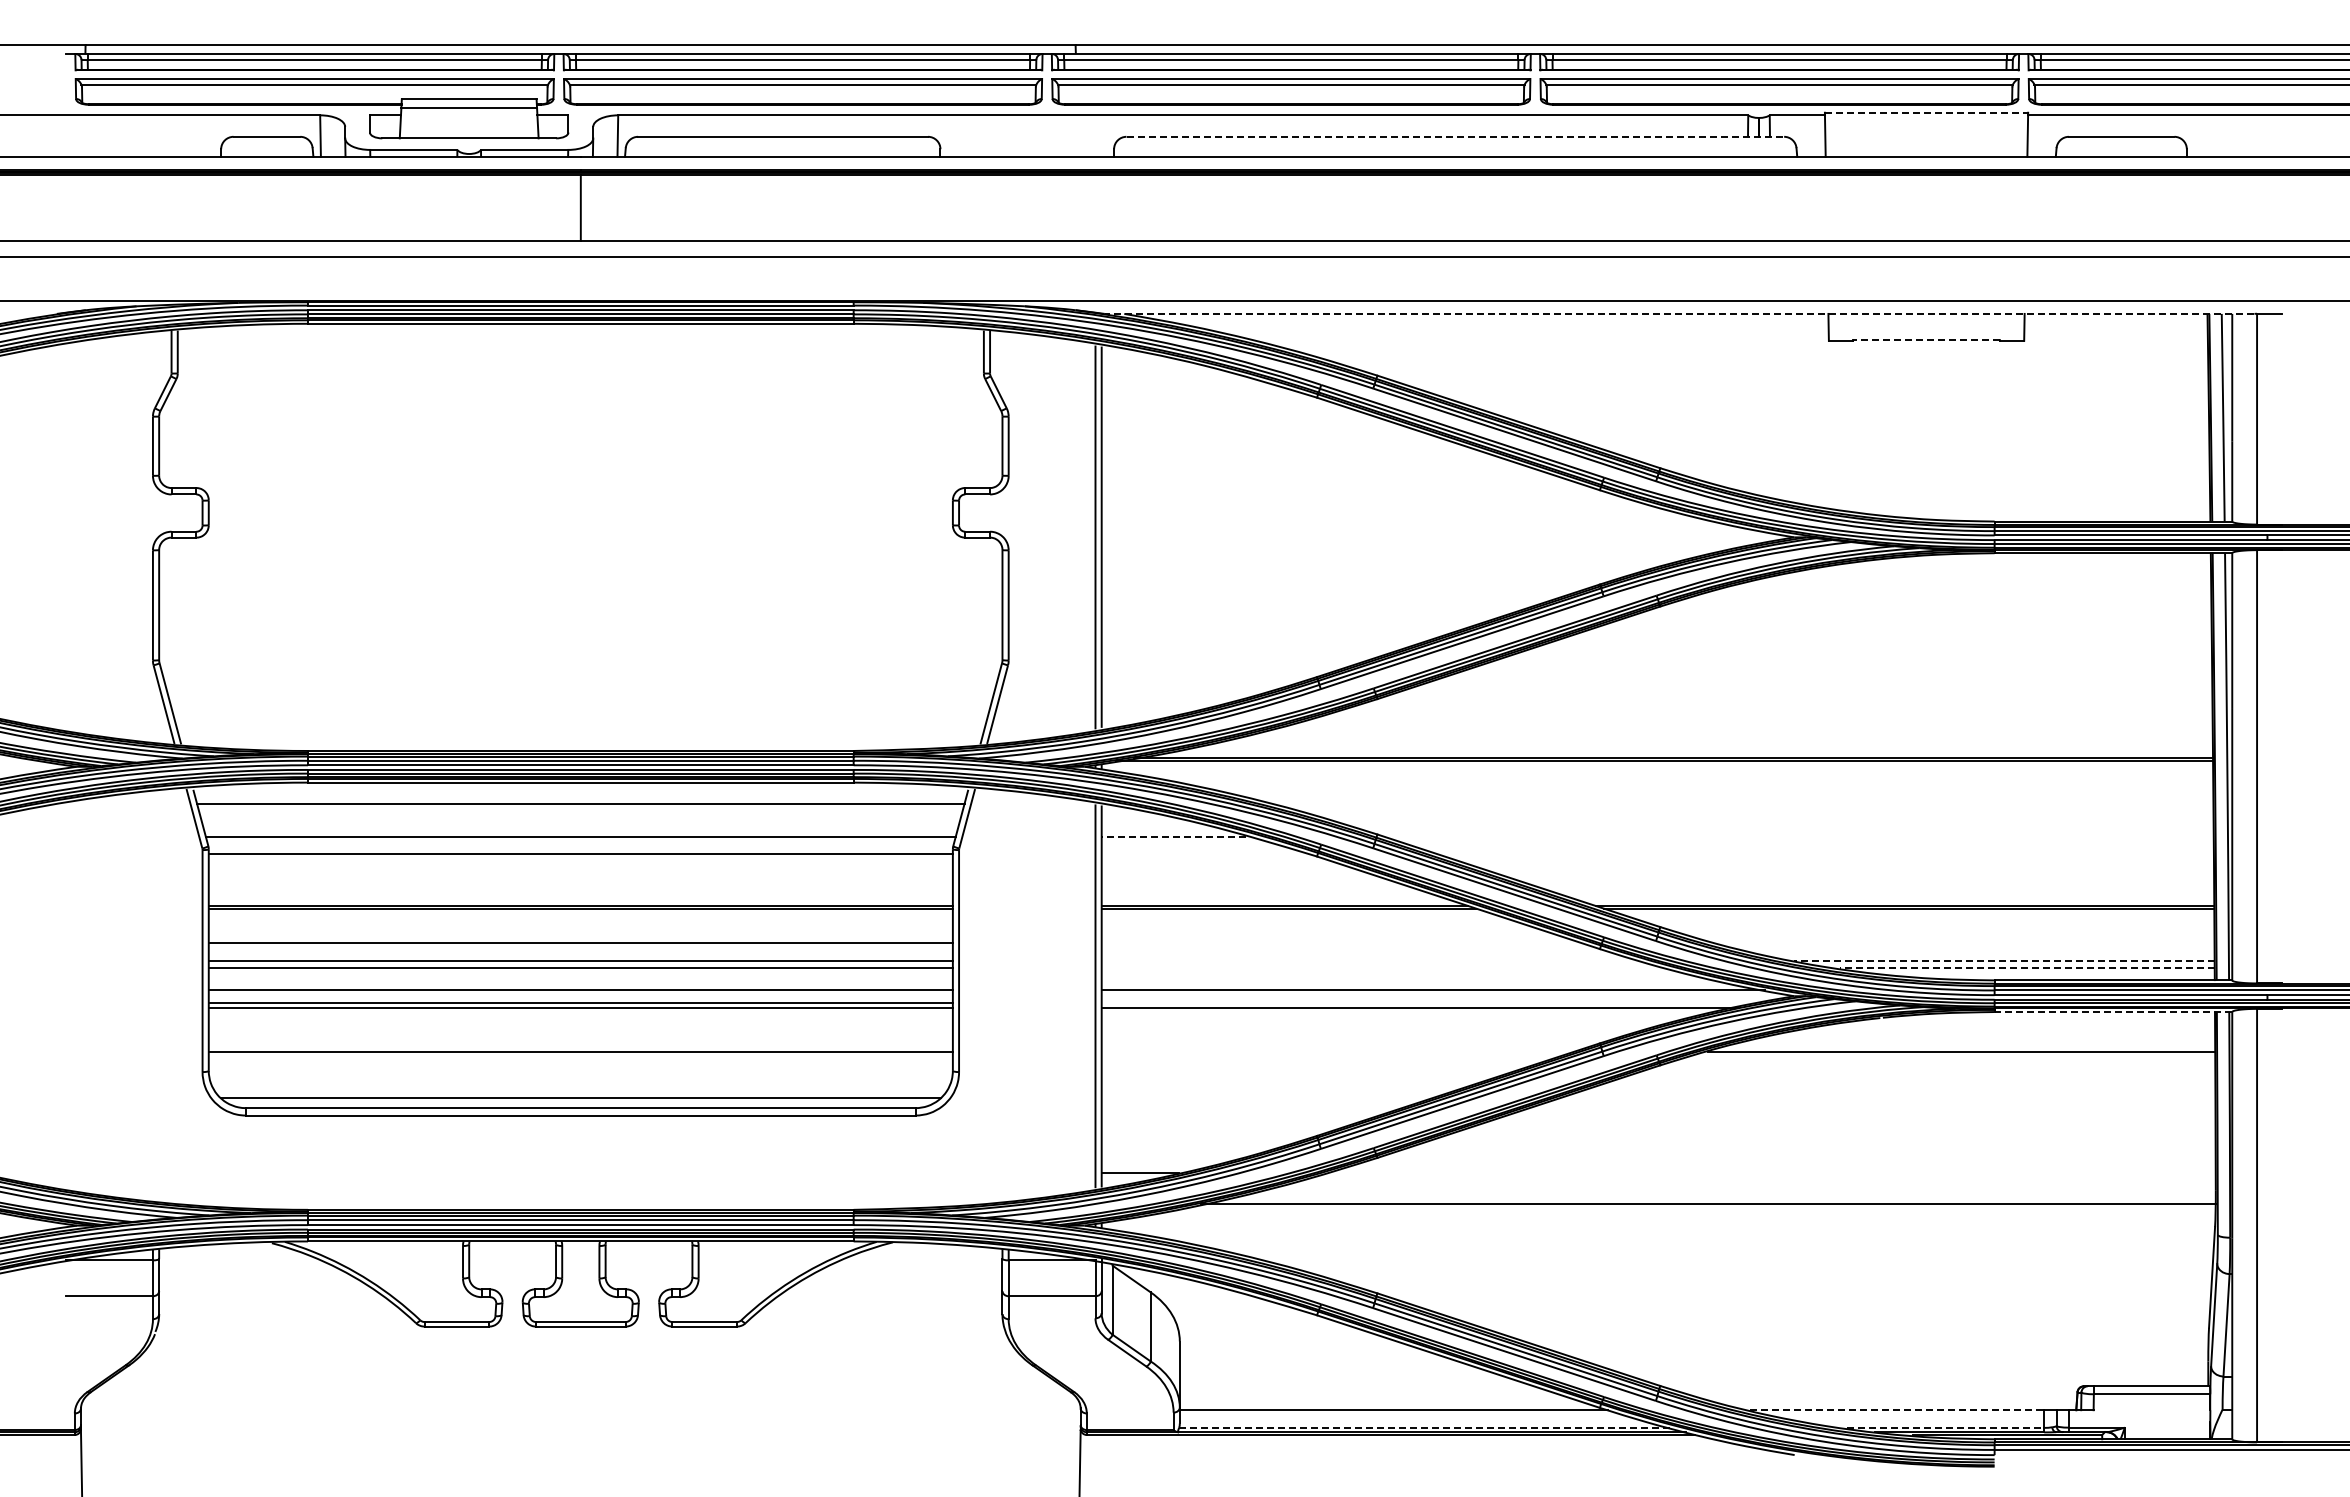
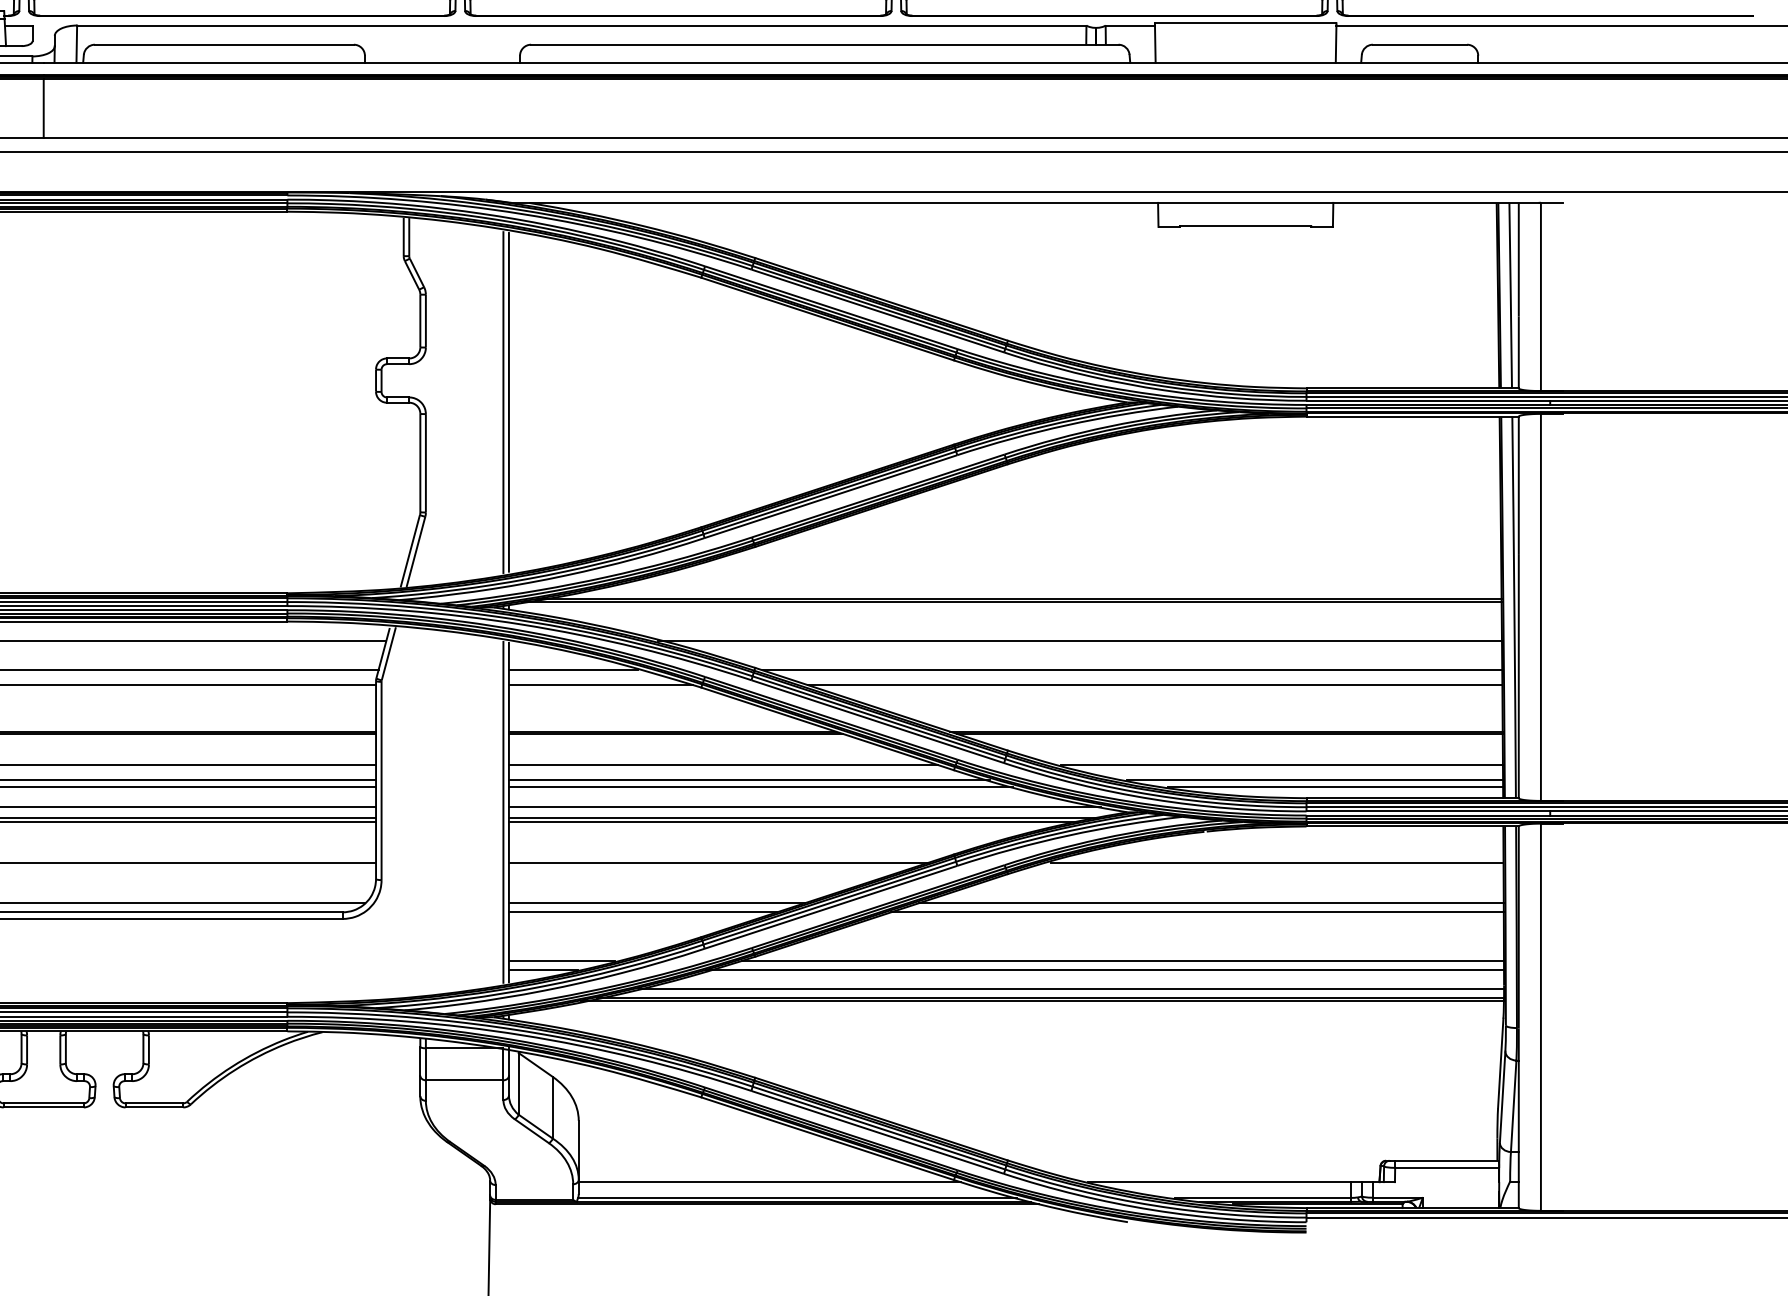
line: (1926, 112) -> (1245, 23), dashed -> solid
line: (1455, 136) -> (824, 44), dashed -> solid
line: (1679, 313) -> (1025, 202), dashed -> solid
line: (1926, 340) -> (1245, 226), dashed -> solid
line: (1740, 804) -> (1079, 641), added
line: (1173, 837) -> (573, 670), dashed -> solid
line: (1799, 837) -> (1132, 670), added
line: (1204, 853) -> (600, 684), added
line: (1824, 853) -> (1154, 684), added
line: (1341, 943) -> (723, 765), added
line: (1967, 943) -> (1282, 765), added
line: (1370, 960) -> (749, 780), added
line: (2003, 960) -> (1314, 780), dashed -> solid
line: (1383, 967) -> (760, 786), added
line: (2027, 967) -> (1335, 786), dashed -> solid
line: (1430, 1003) -> (802, 818), added
line: (2113, 1012) -> (1412, 826), dashed -> solid
line: (1336, 1052) -> (718, 862), added
line: (1267, 1097) -> (657, 902), added
line: (1887, 1097) -> (1210, 902), added
line: (1251, 1108) -> (642, 912), added
line: (1872, 1108) -> (1197, 912), added
line: (1160, 1162) -> (561, 960), added
line: (1788, 1162) -> (1122, 960), added
line: (1768, 1173) -> (1104, 970), added
line: (1731, 1194) -> (1071, 989), added
line: (1698, 1207) -> (1042, 1001), added
line: (1897, 1410) -> (1219, 1182), dashed -> solid
line: (1424, 1427) -> (797, 1197), dashed -> solid
line: (1945, 1427) -> (1262, 1197), dashed -> solid

